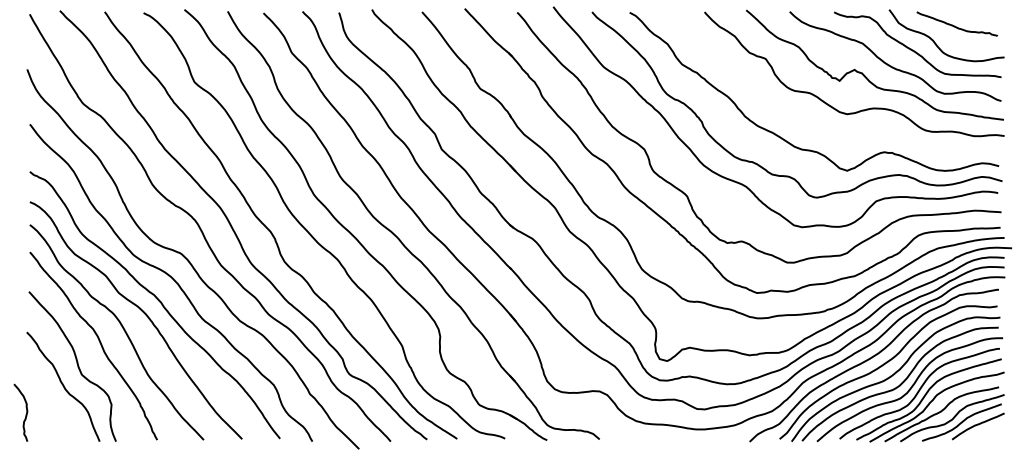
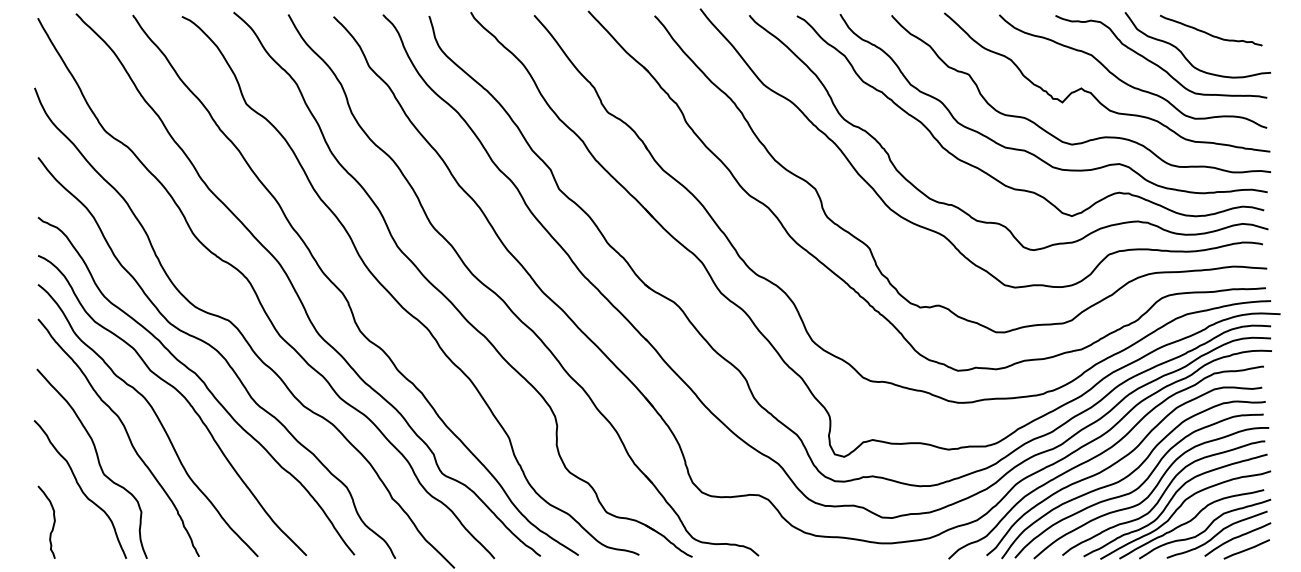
curve: (813, 119) -> (1029, 151), added
curve: (26, 412) -> (53, 521), moved
line: (985, 434) -> (1246, 549), added

